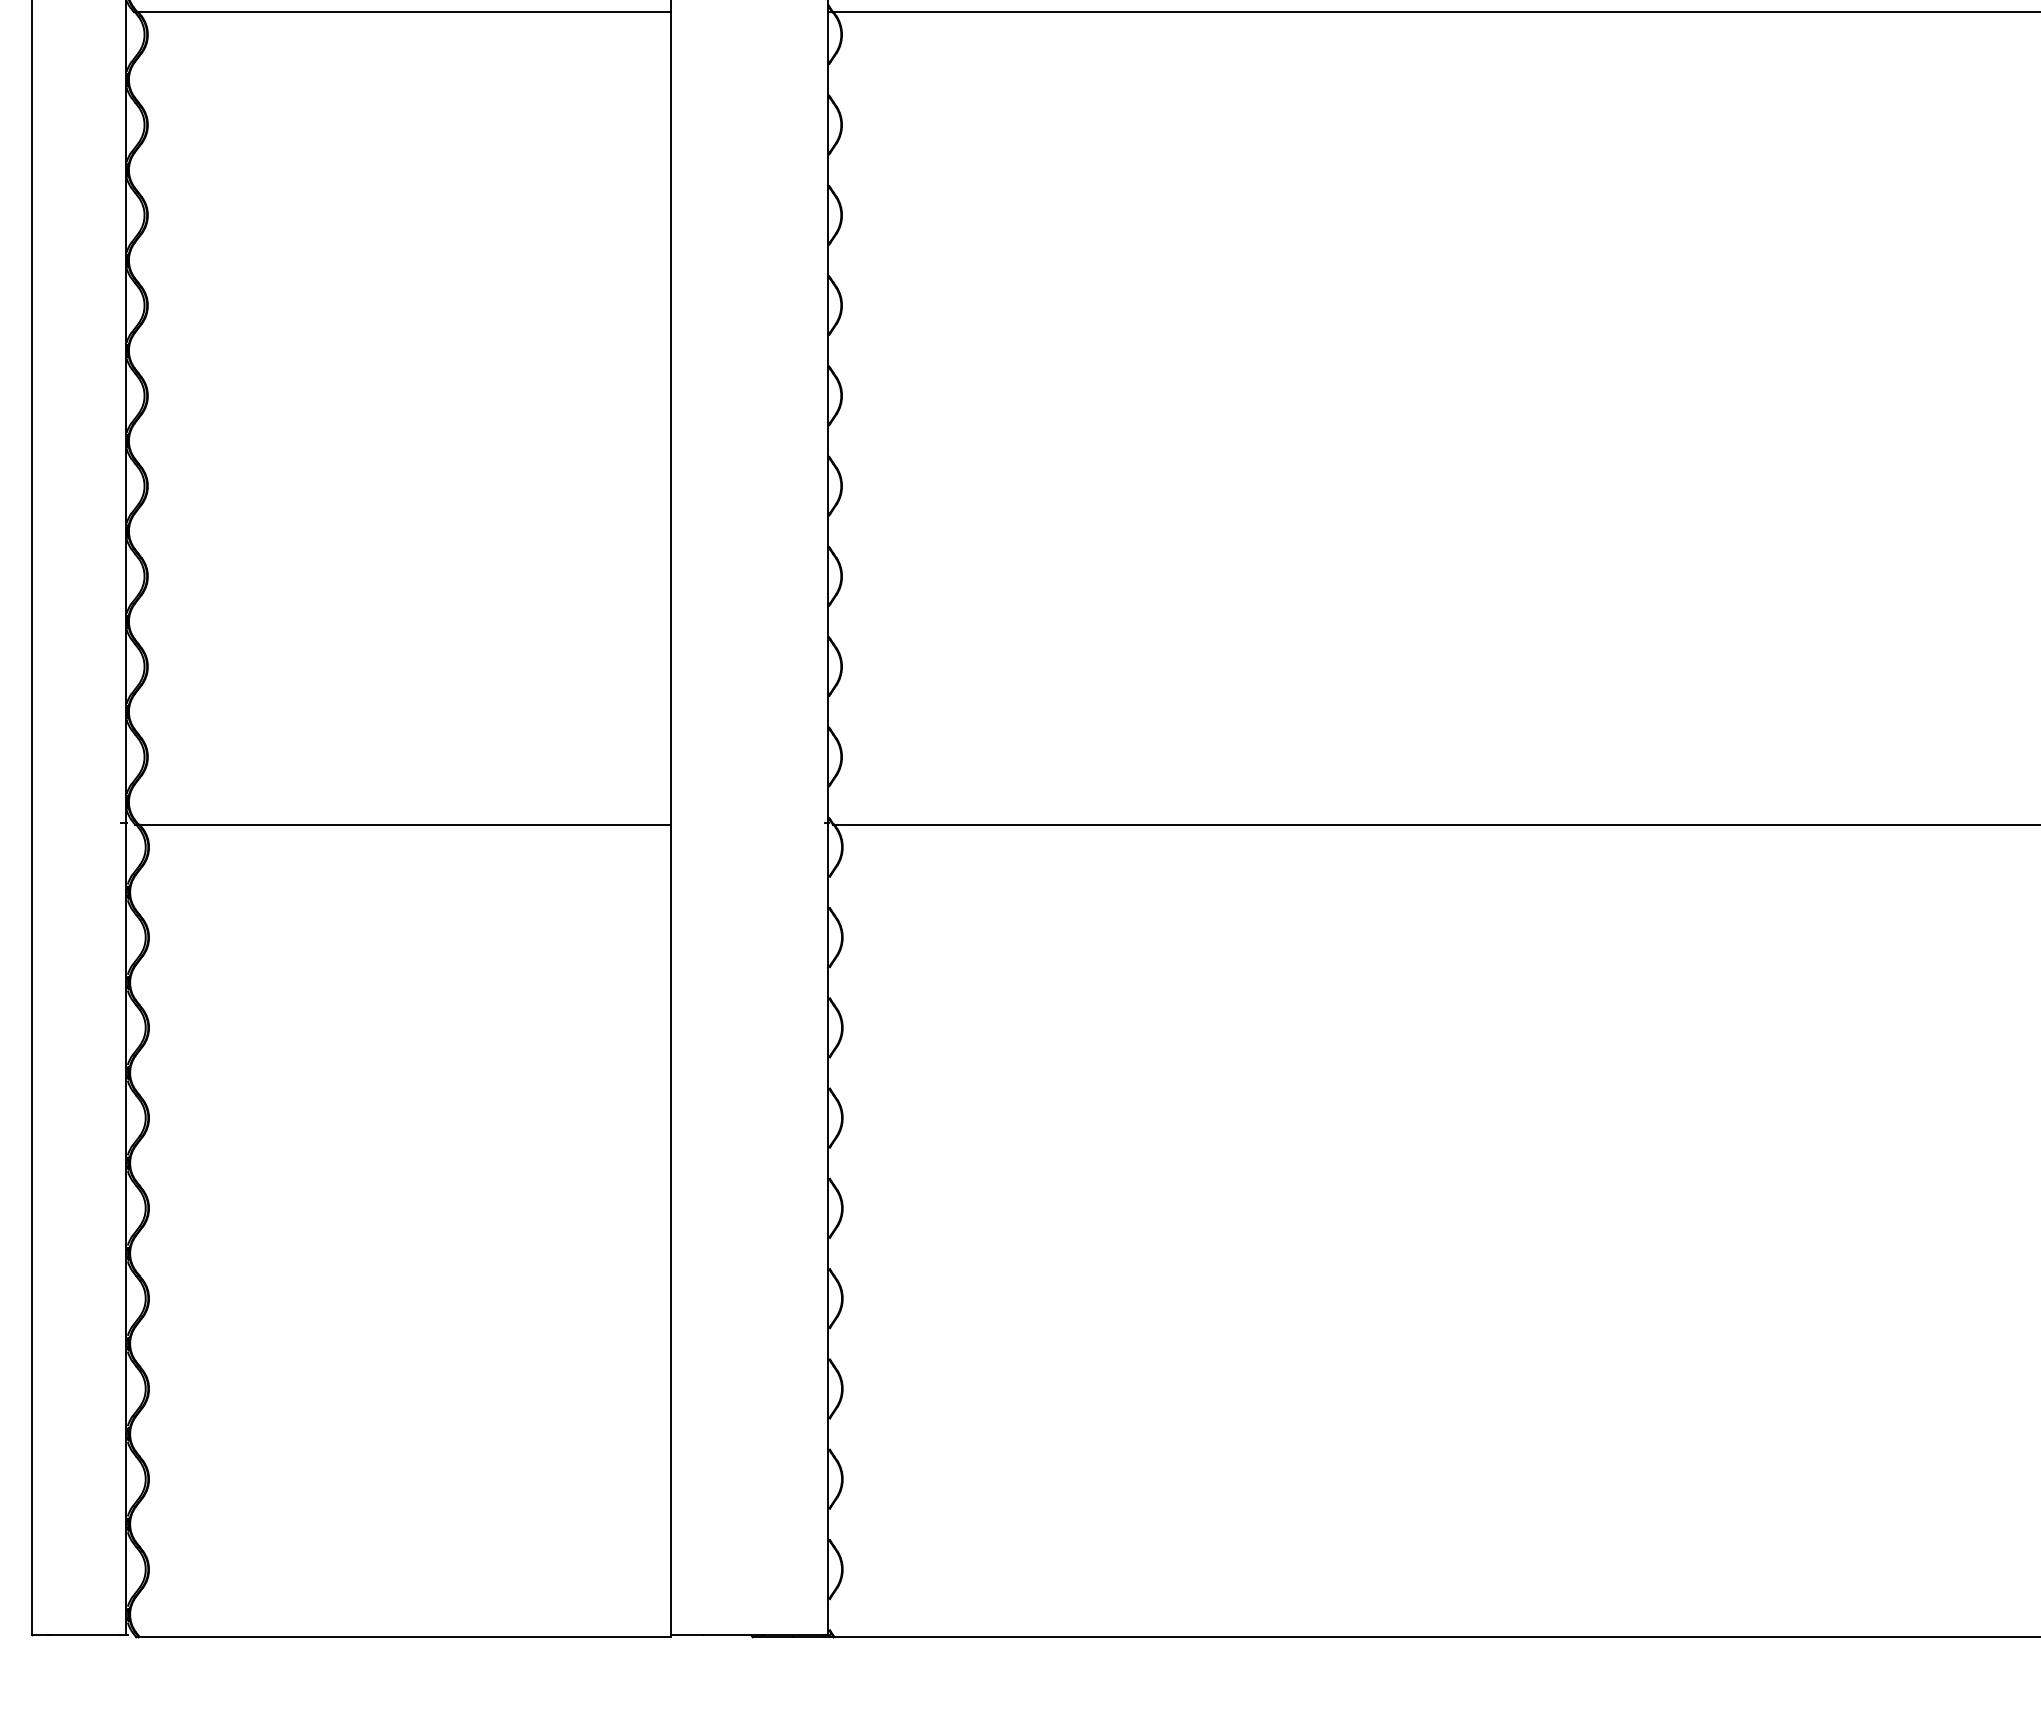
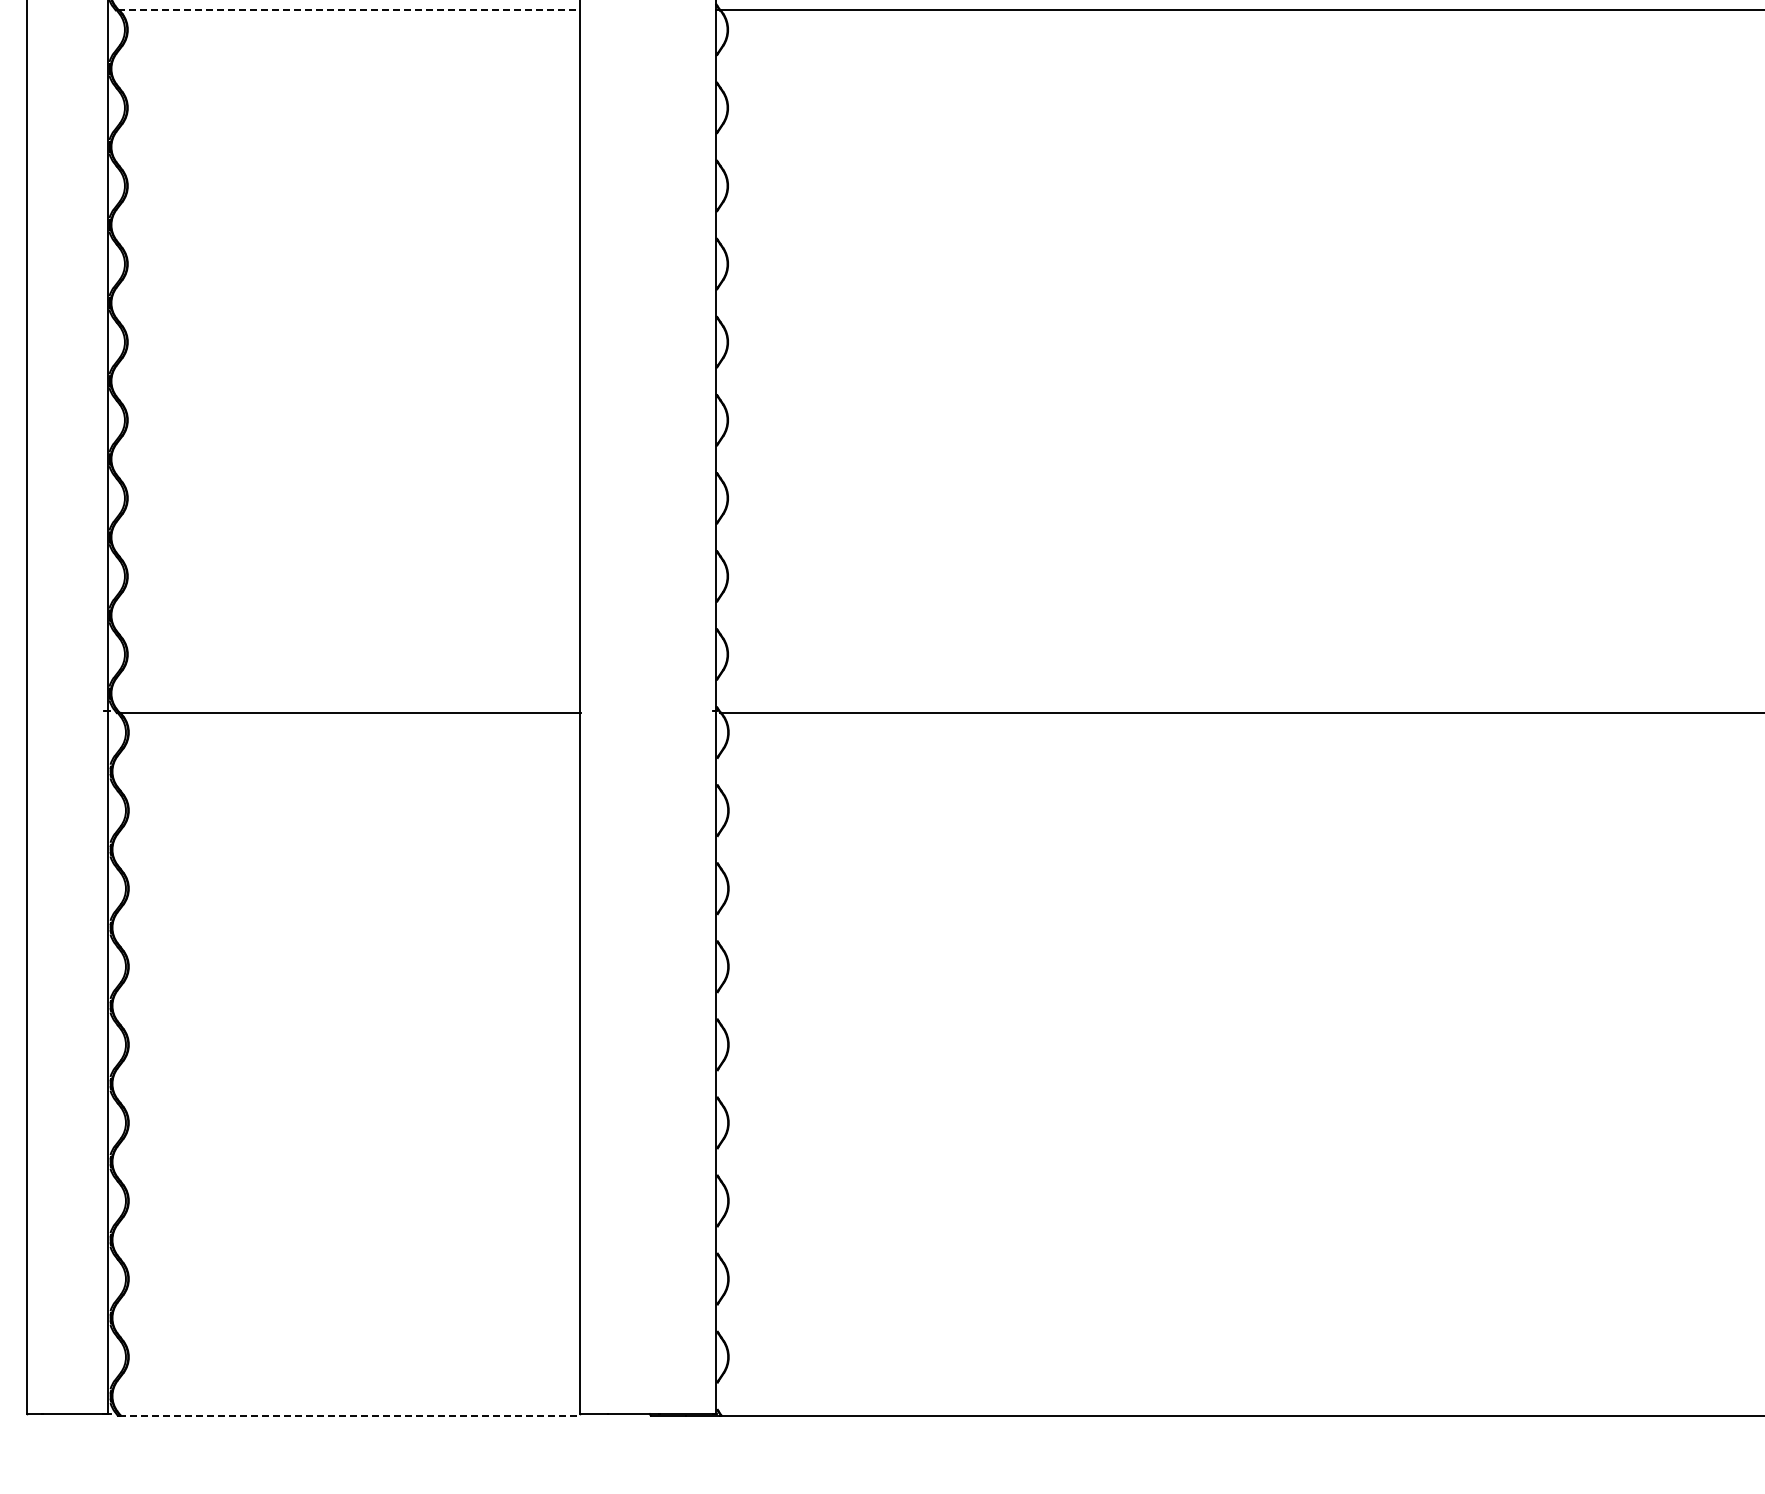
line: (404, 12) -> (349, 10), solid -> dashed
line: (404, 1636) -> (349, 1415), solid -> dashed

